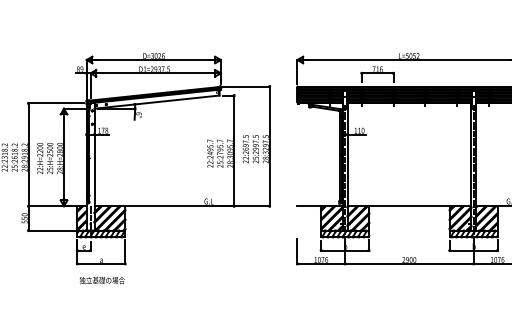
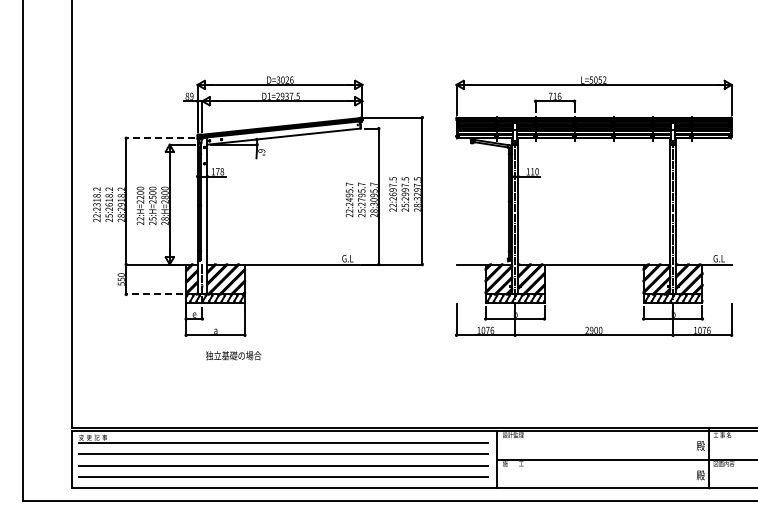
line: (56, 103) -> (160, 138), solid -> dashed
line: (51, 230) -> (154, 294), solid -> dashed
text: (102, 280) -> (233, 355), moved

